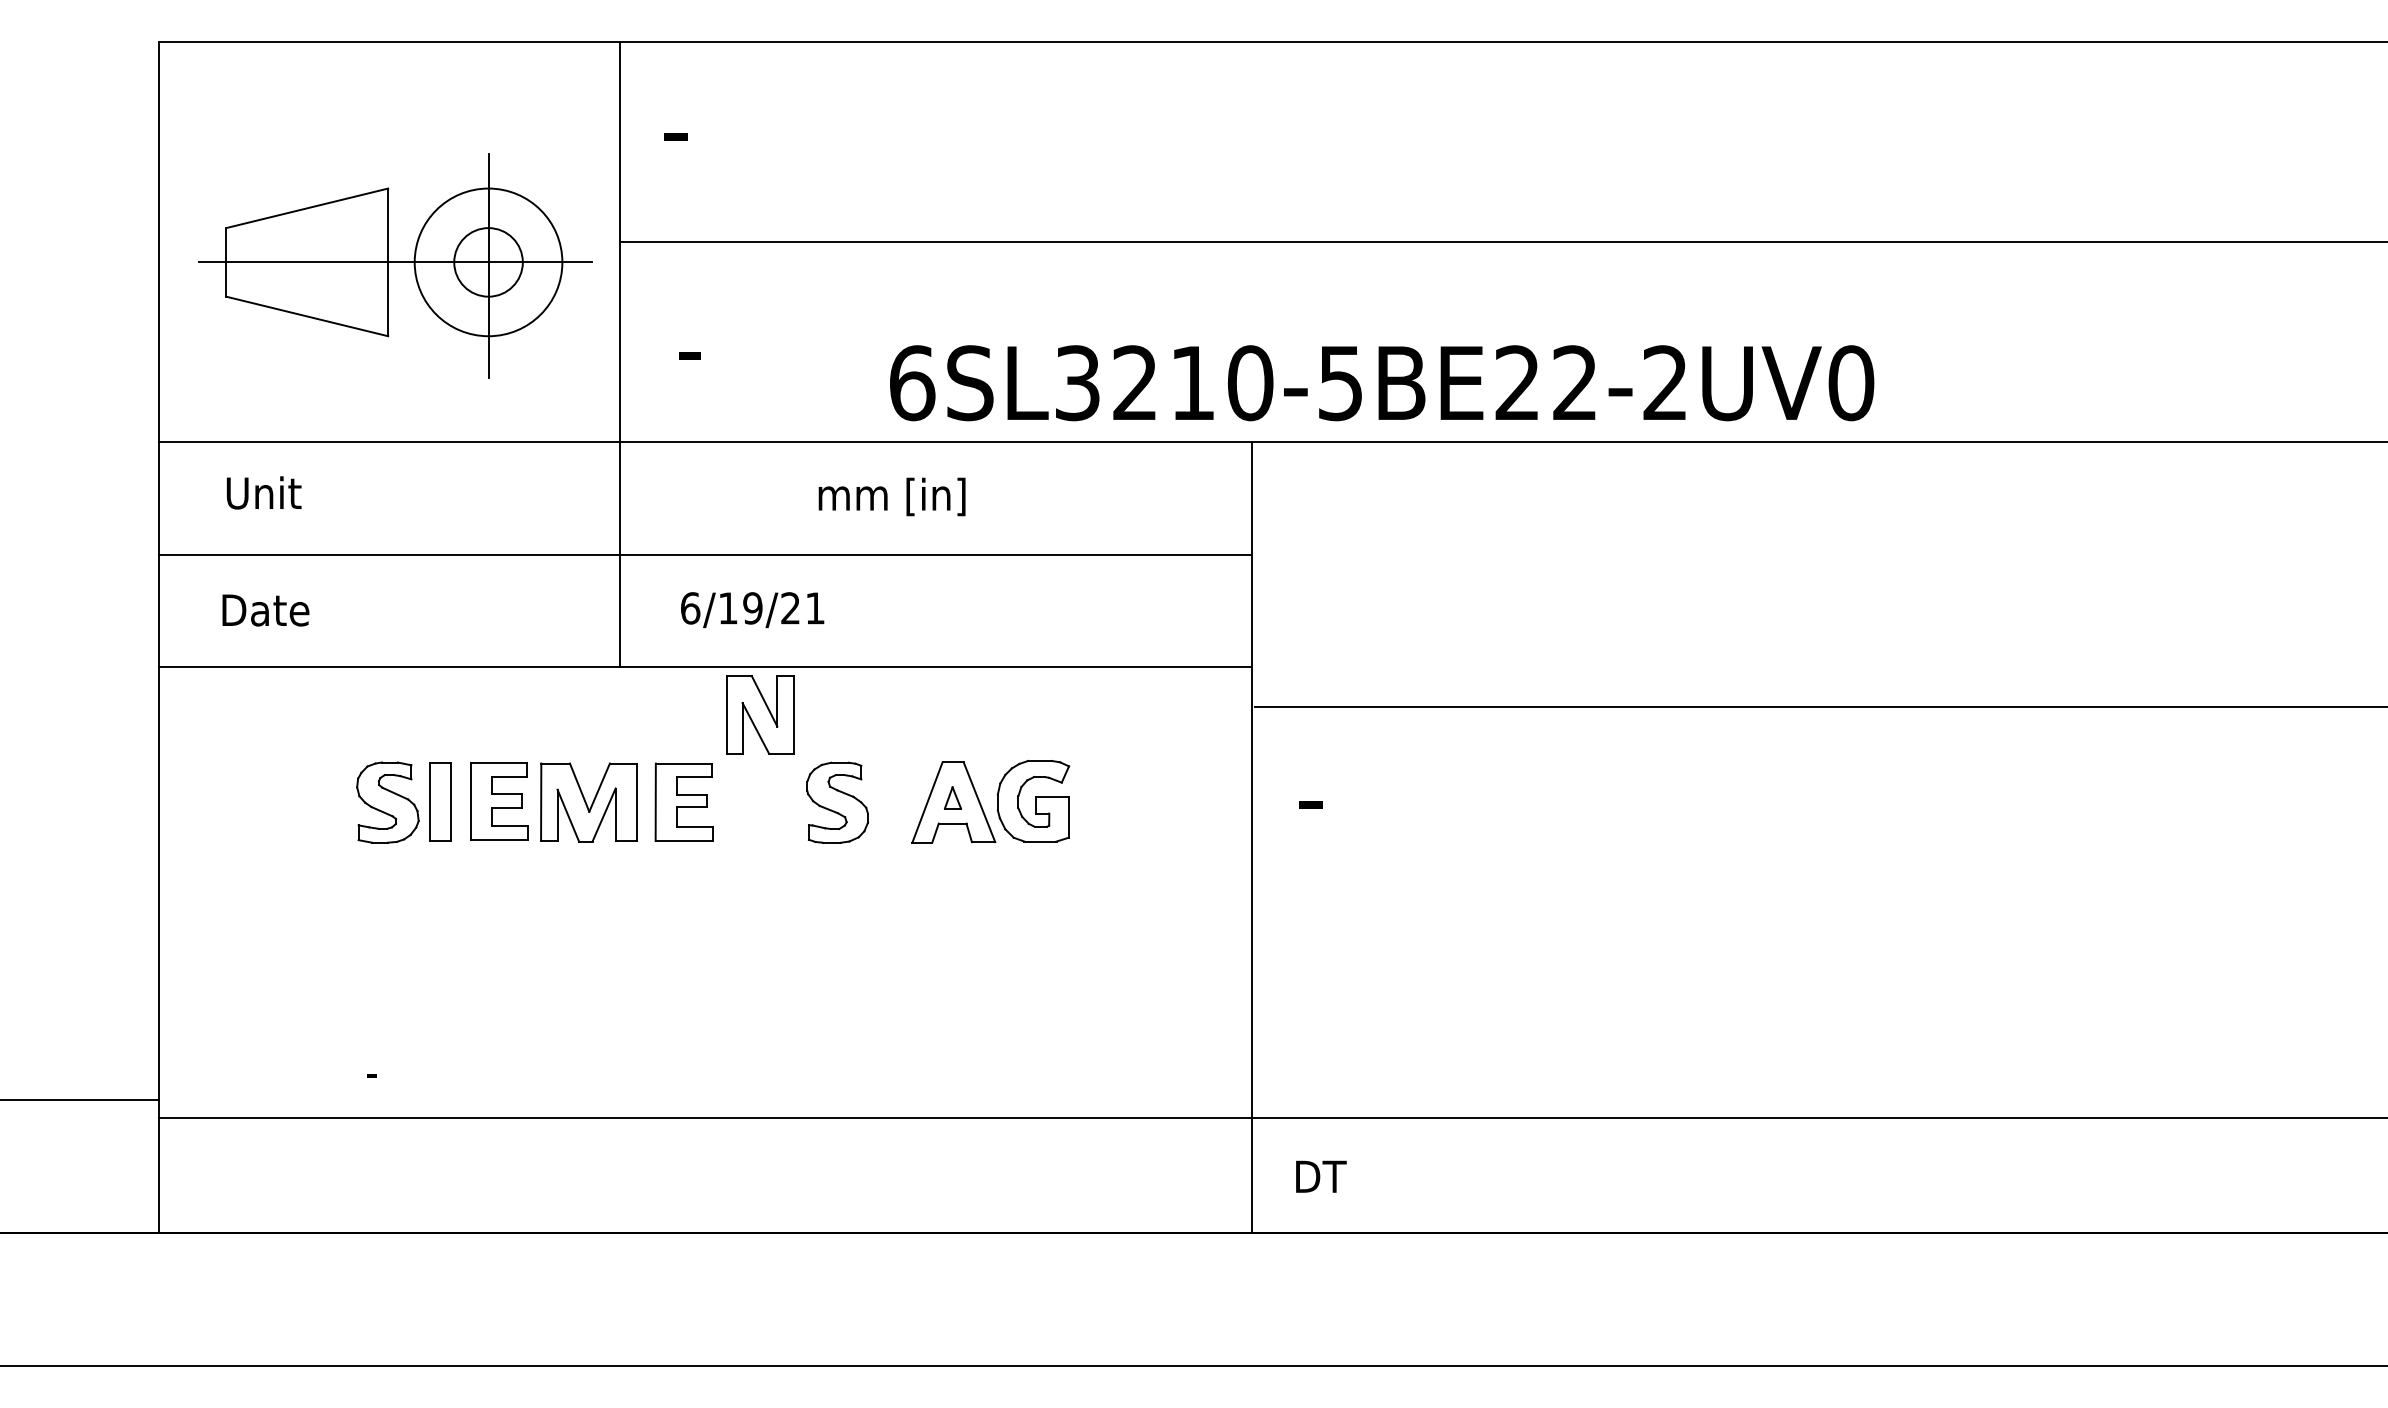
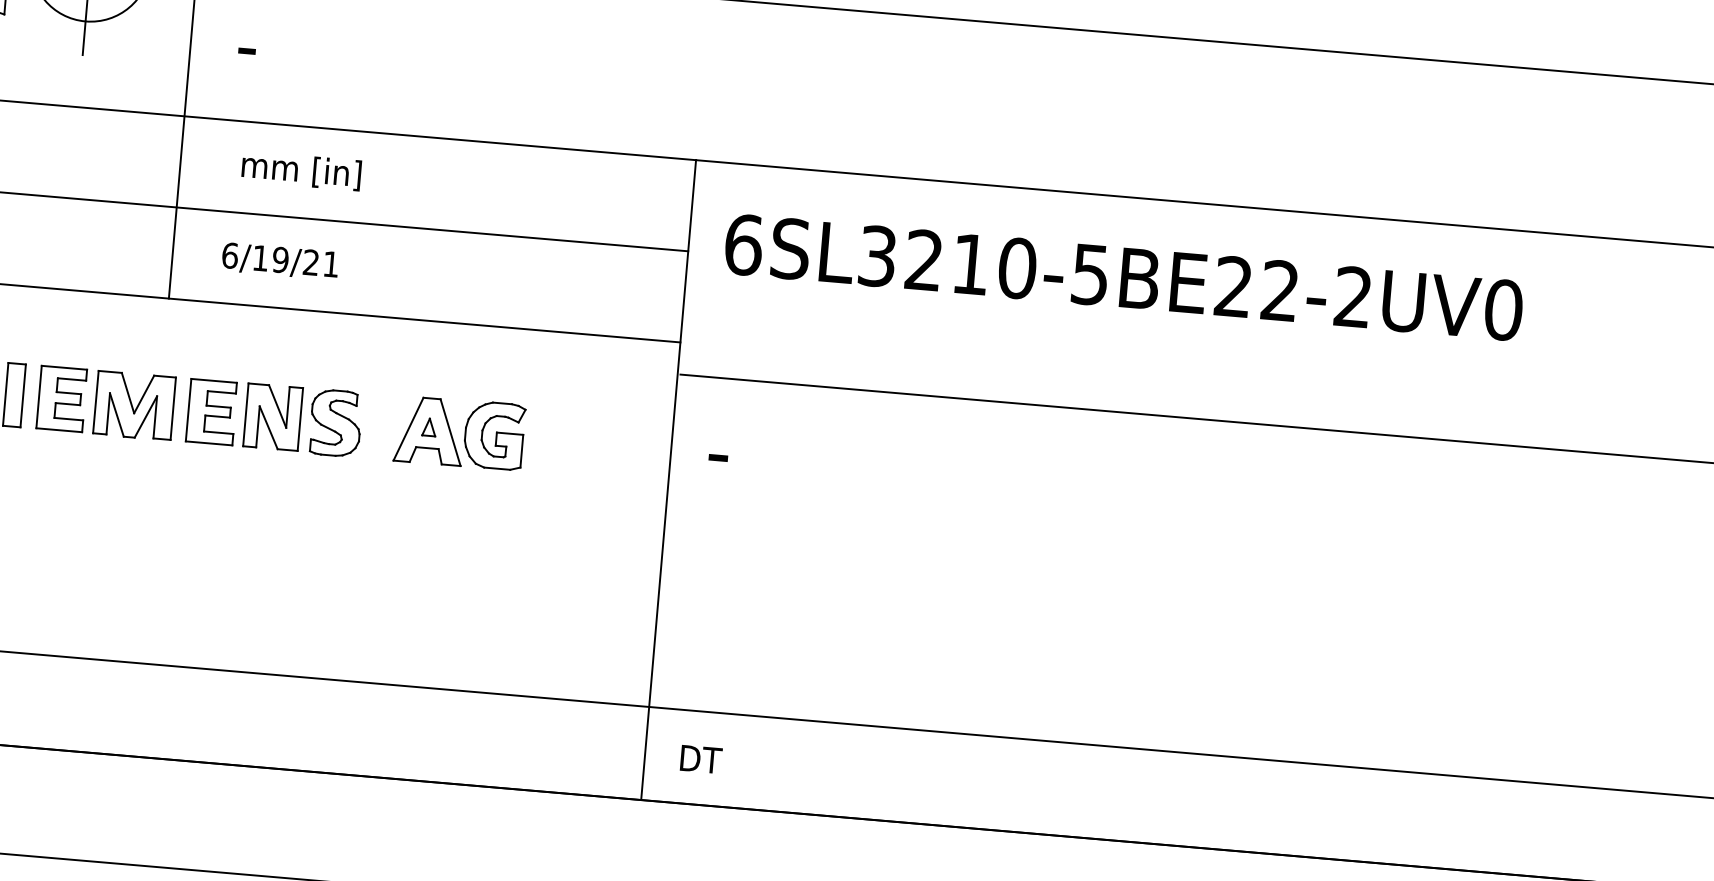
text: (1382, 383) -> (1124, 277), moved
text: (891, 496) -> (301, 170), moved
part: (760, 714) -> (273, 416), moved

